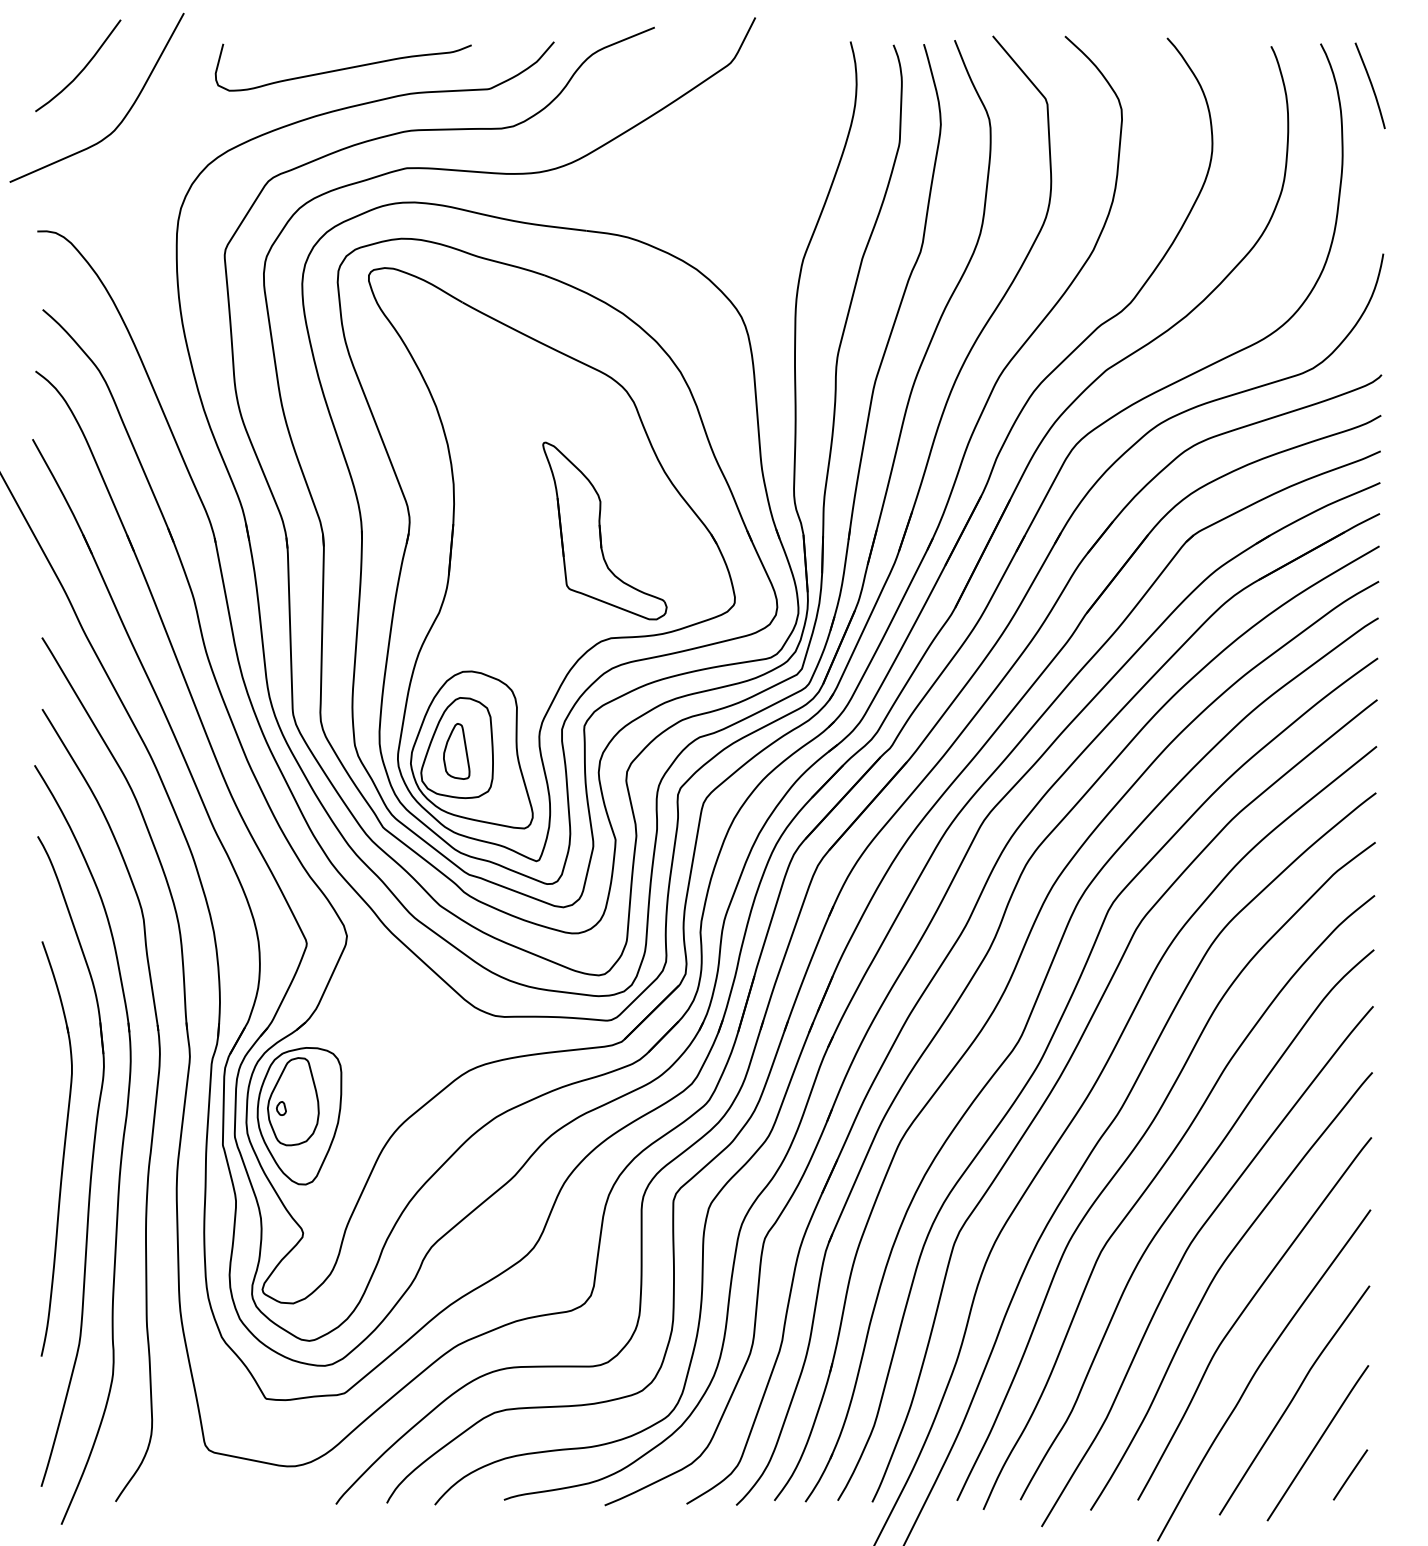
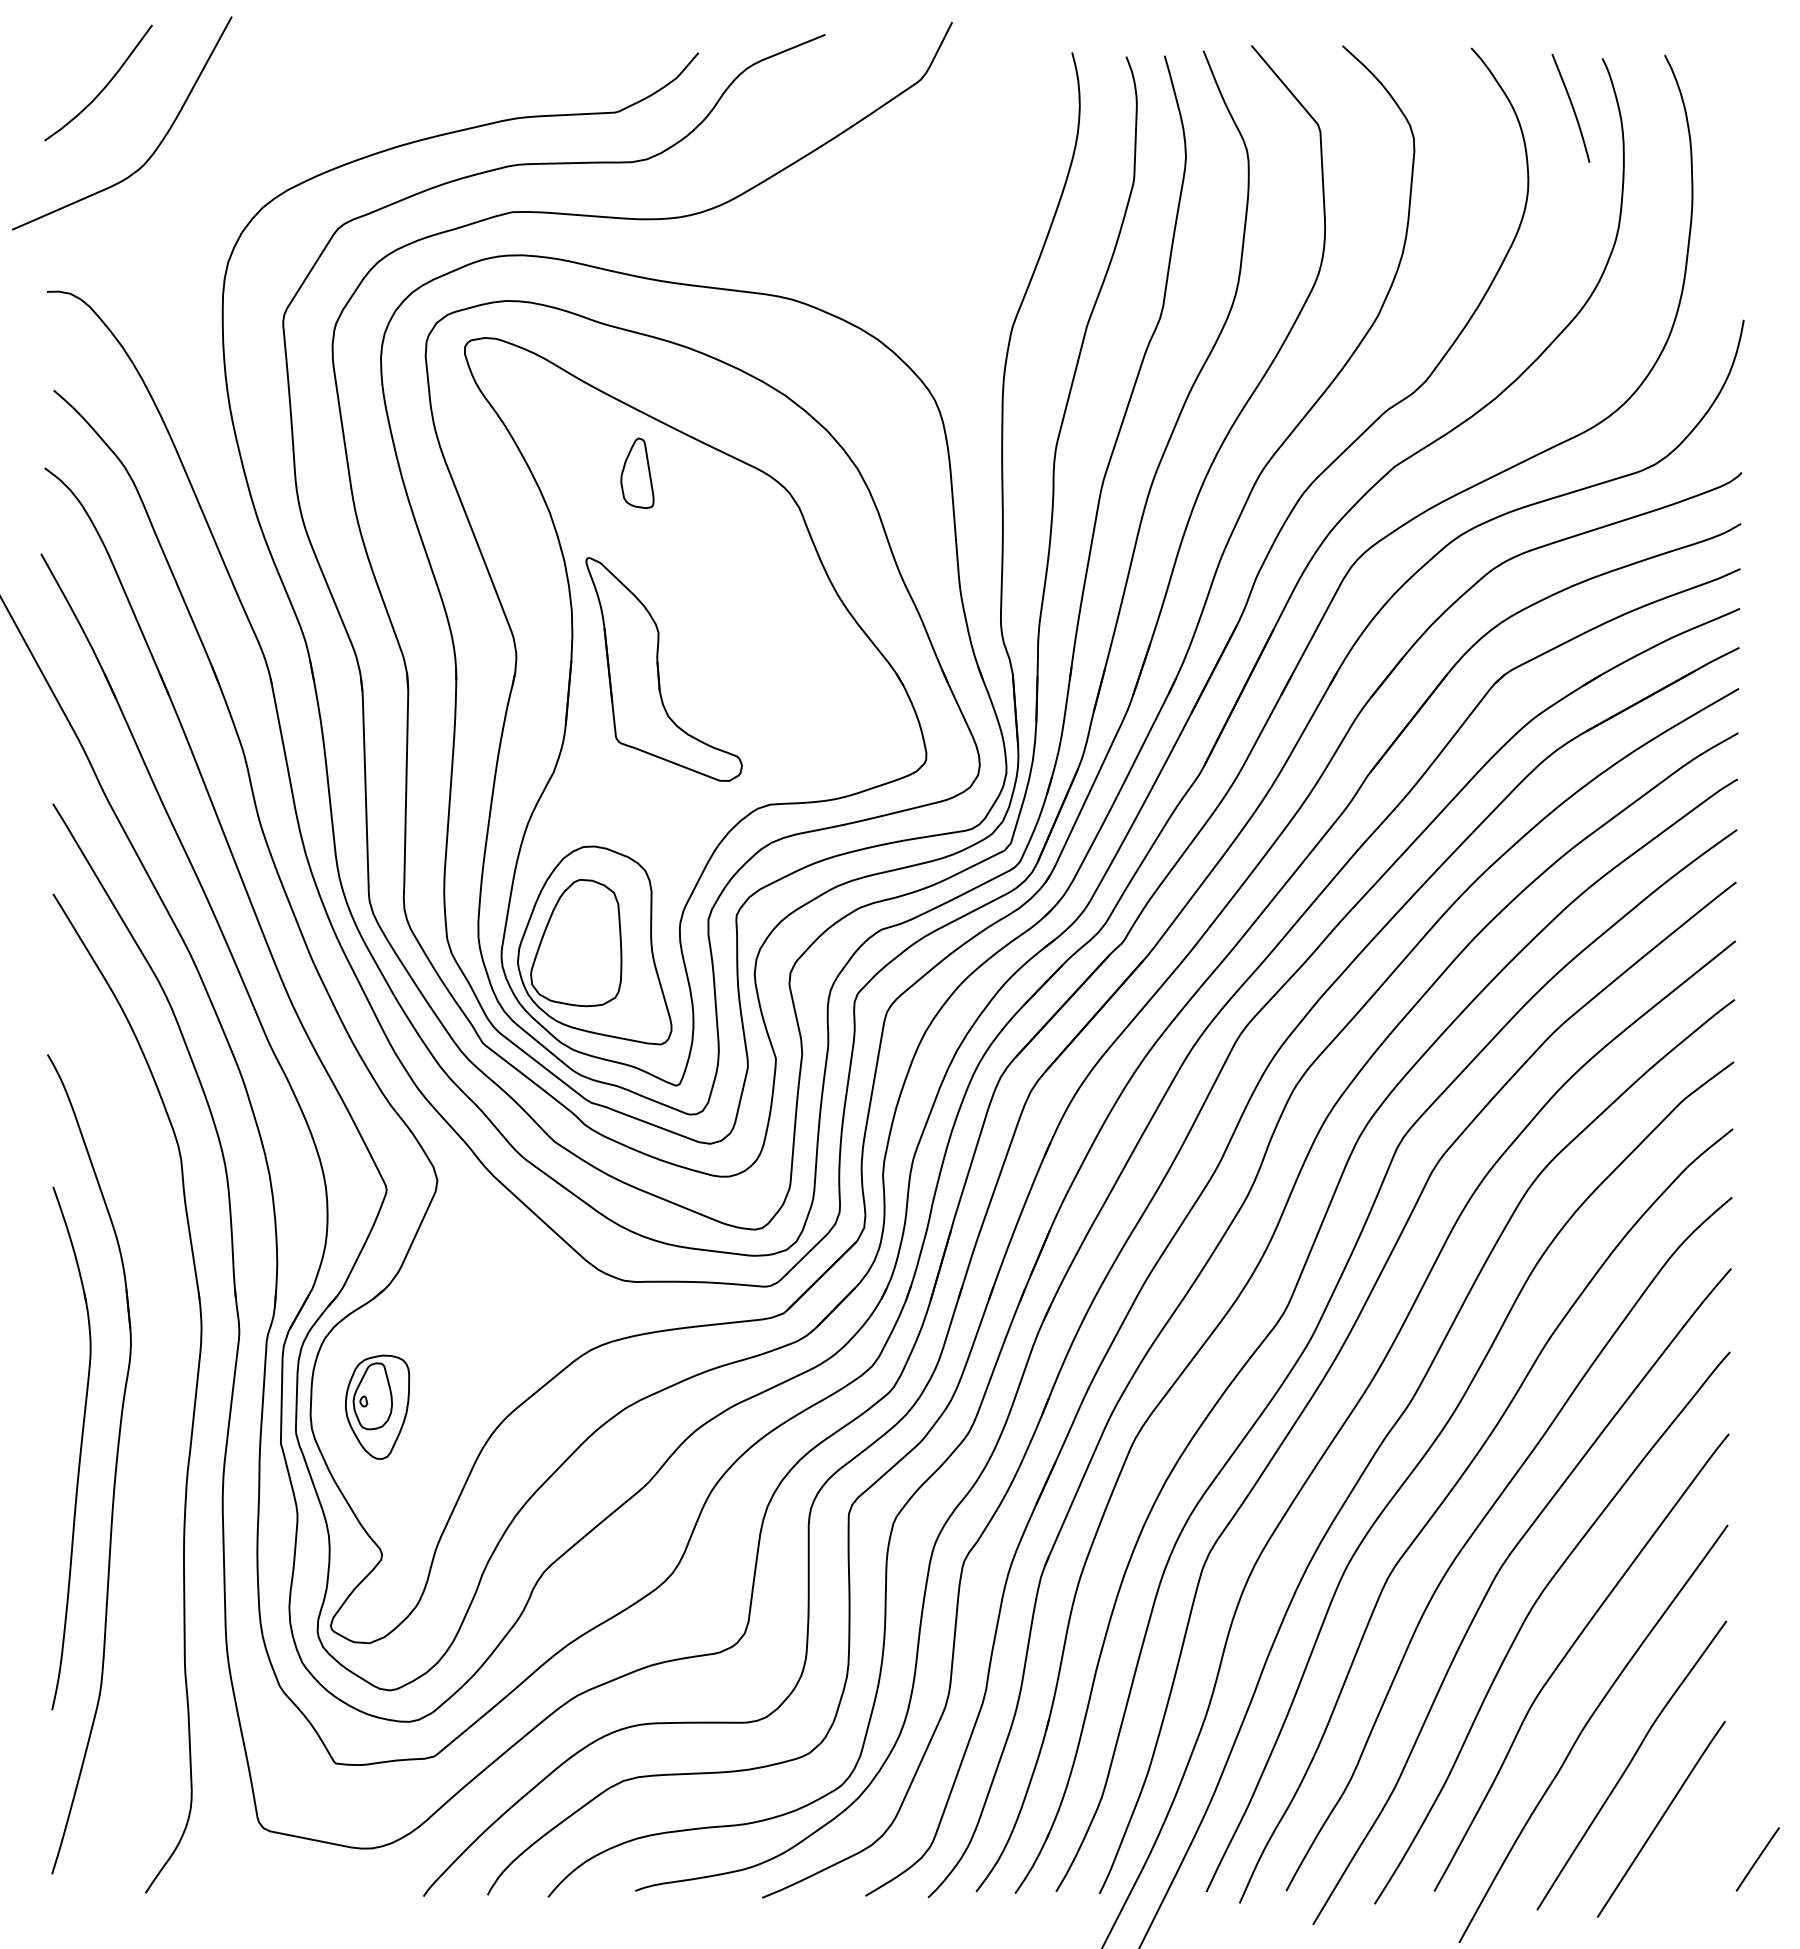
curve: (342, 68) -> (431, 86), removed
curve: (1370, 84) -> (1571, 106), moved
part: (604, 530) -> (663, 668), moved
part: (456, 751) -> (637, 473), moved
part: (299, 1116) -> (377, 1407), size x0.6
part: (121, 1145) -> (153, 1444), removed
line: (1350, 1474) -> (1757, 1858), moved

